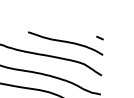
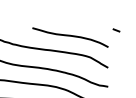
line: (99, 38) -> (116, 30), moved

